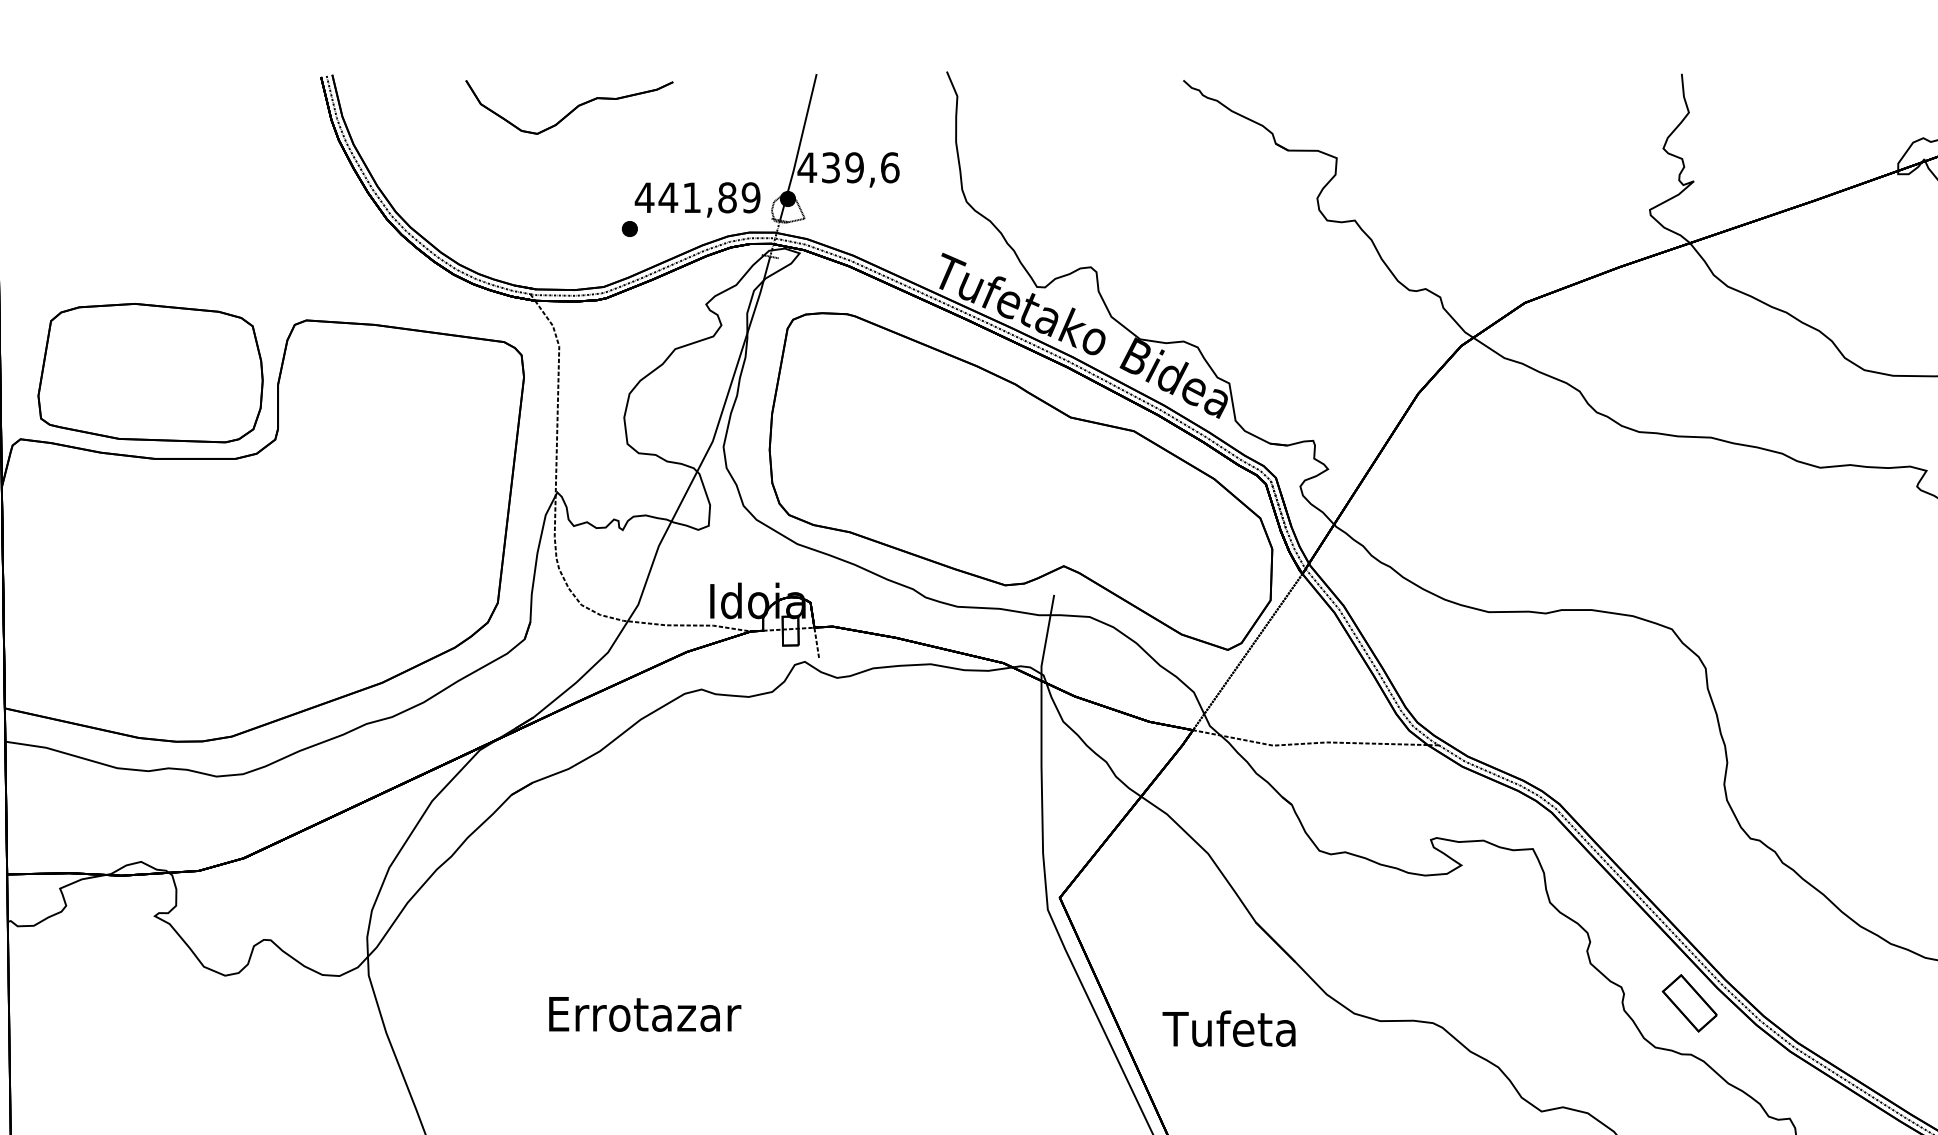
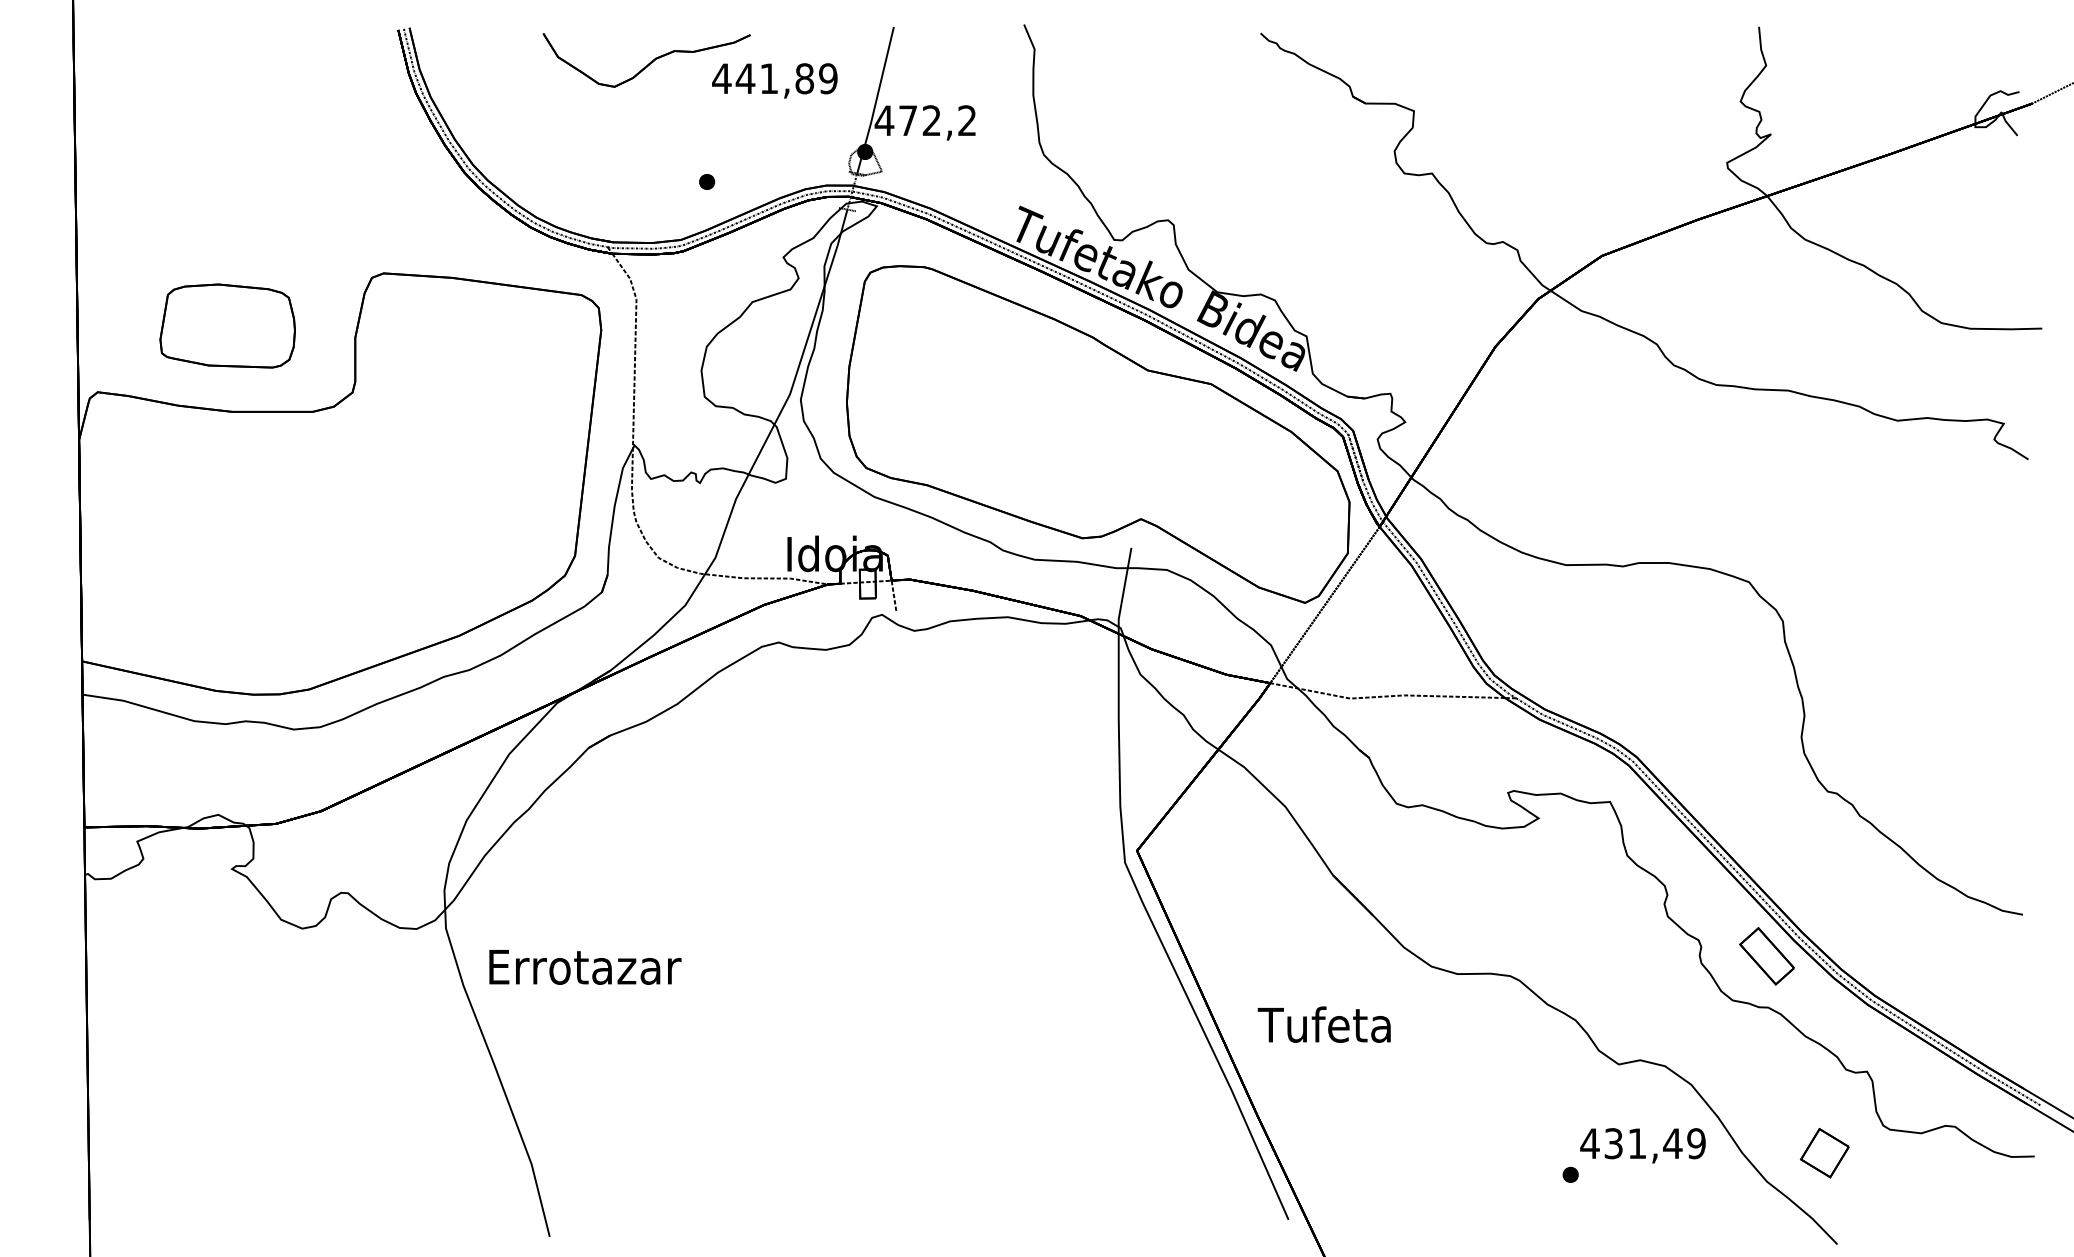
text: (860, 167) -> (937, 120), 439,6 -> 472,2
text: (697, 199) -> (774, 80), moved
part: (150, 372) -> (227, 325), size x0.6
text: (645, 1014) -> (585, 967), moved
text: (1228, 1028) -> (1323, 1024), moved

